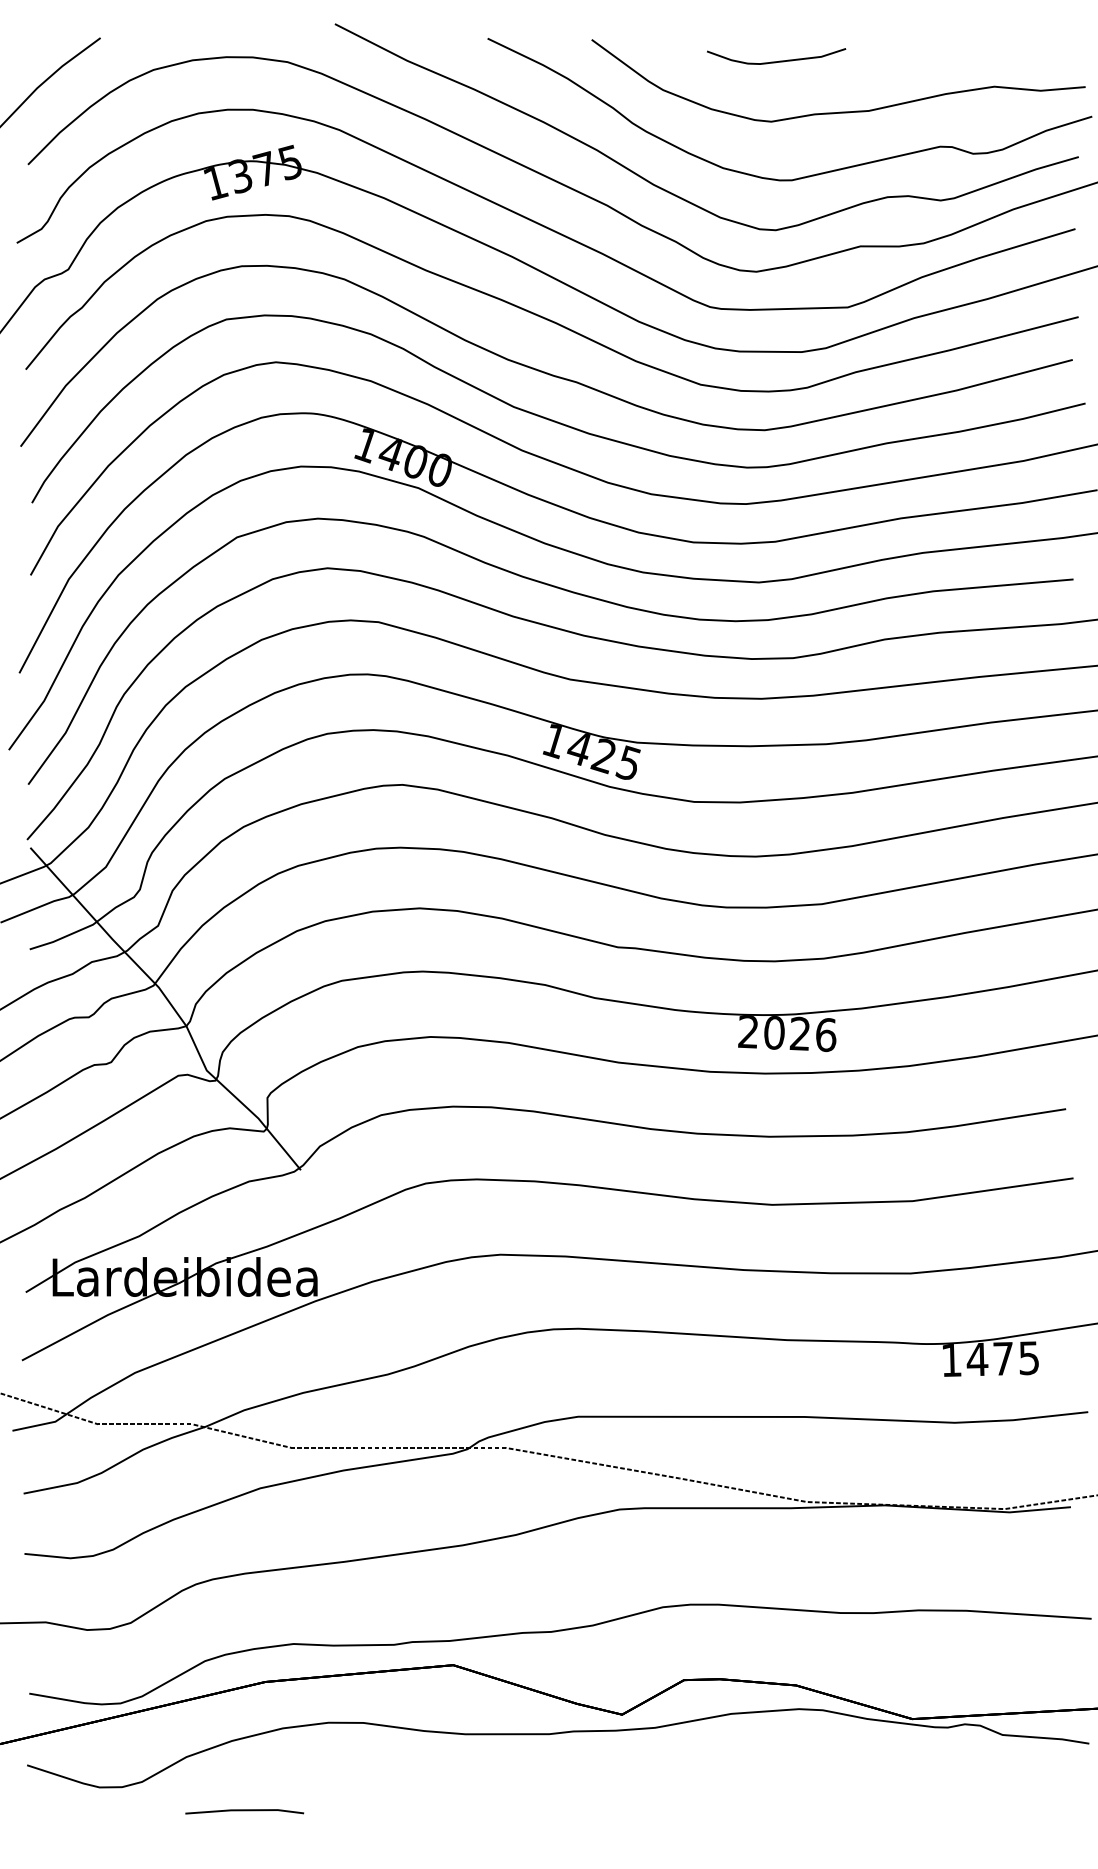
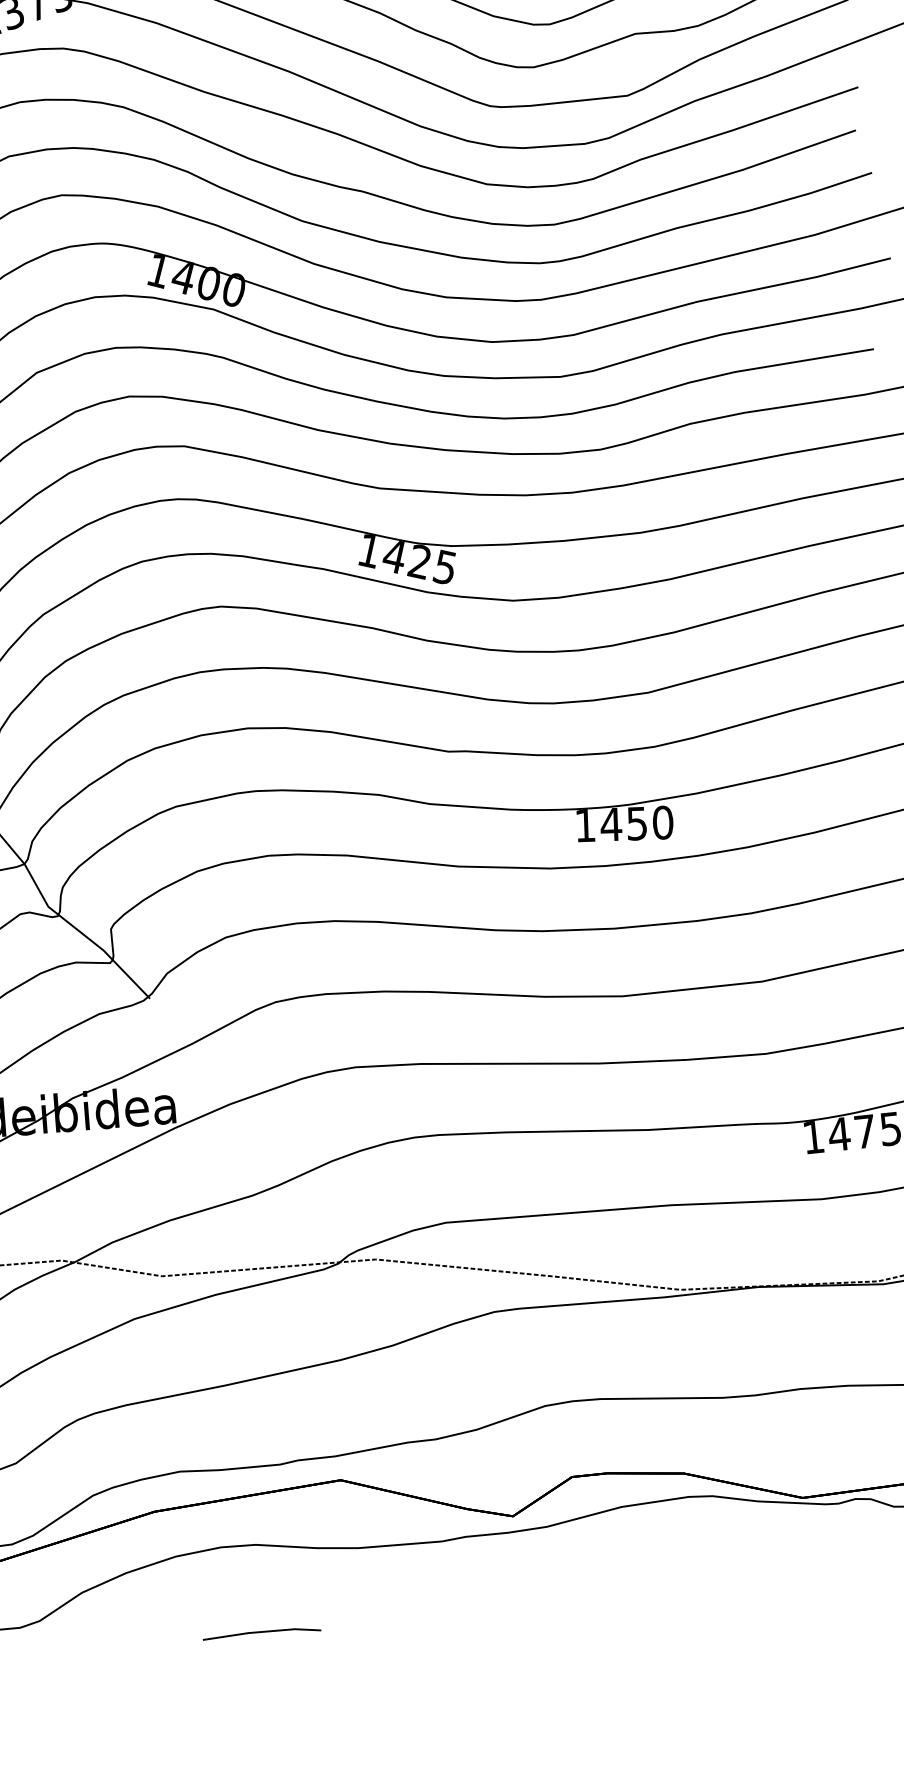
text: (787, 1033) -> (624, 824), 2026 -> 1450
line: (244, 1811) -> (261, 1633), moved

